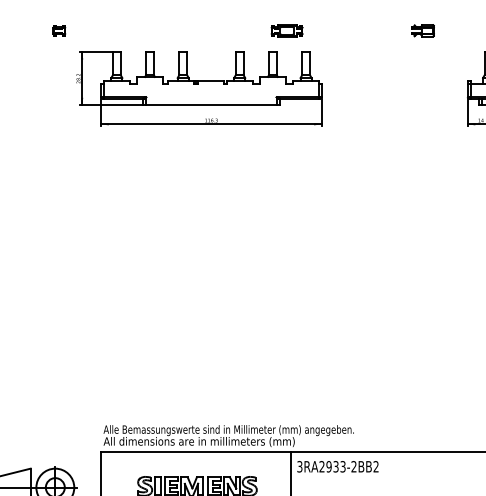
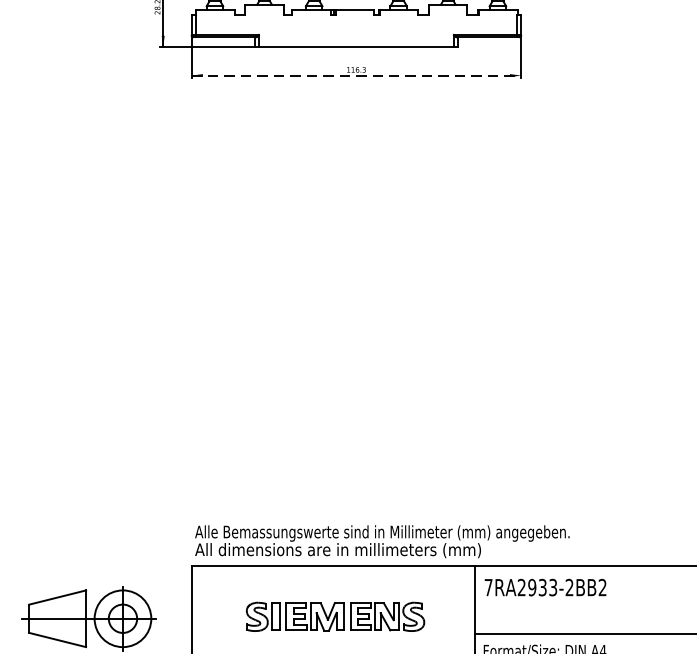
line: (211, 124) -> (356, 75), solid -> dashed
text: (299, 466) -> (488, 587), 3RA2933-2BB2 -> 7RA2933-2BB2

